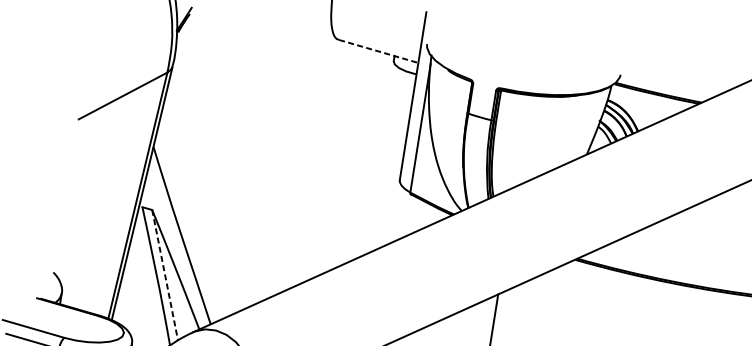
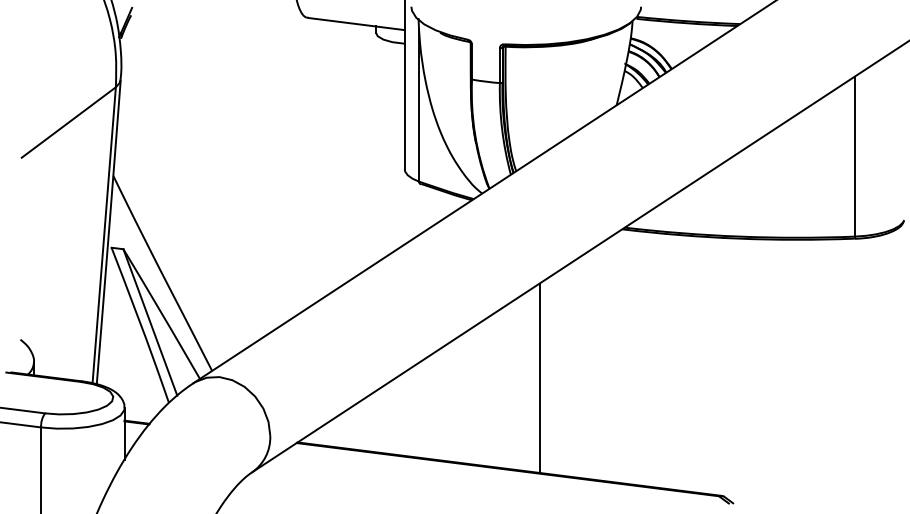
line: (379, 51) -> (357, 24), dashed -> solid
line: (165, 275) -> (150, 322), dashed -> solid

